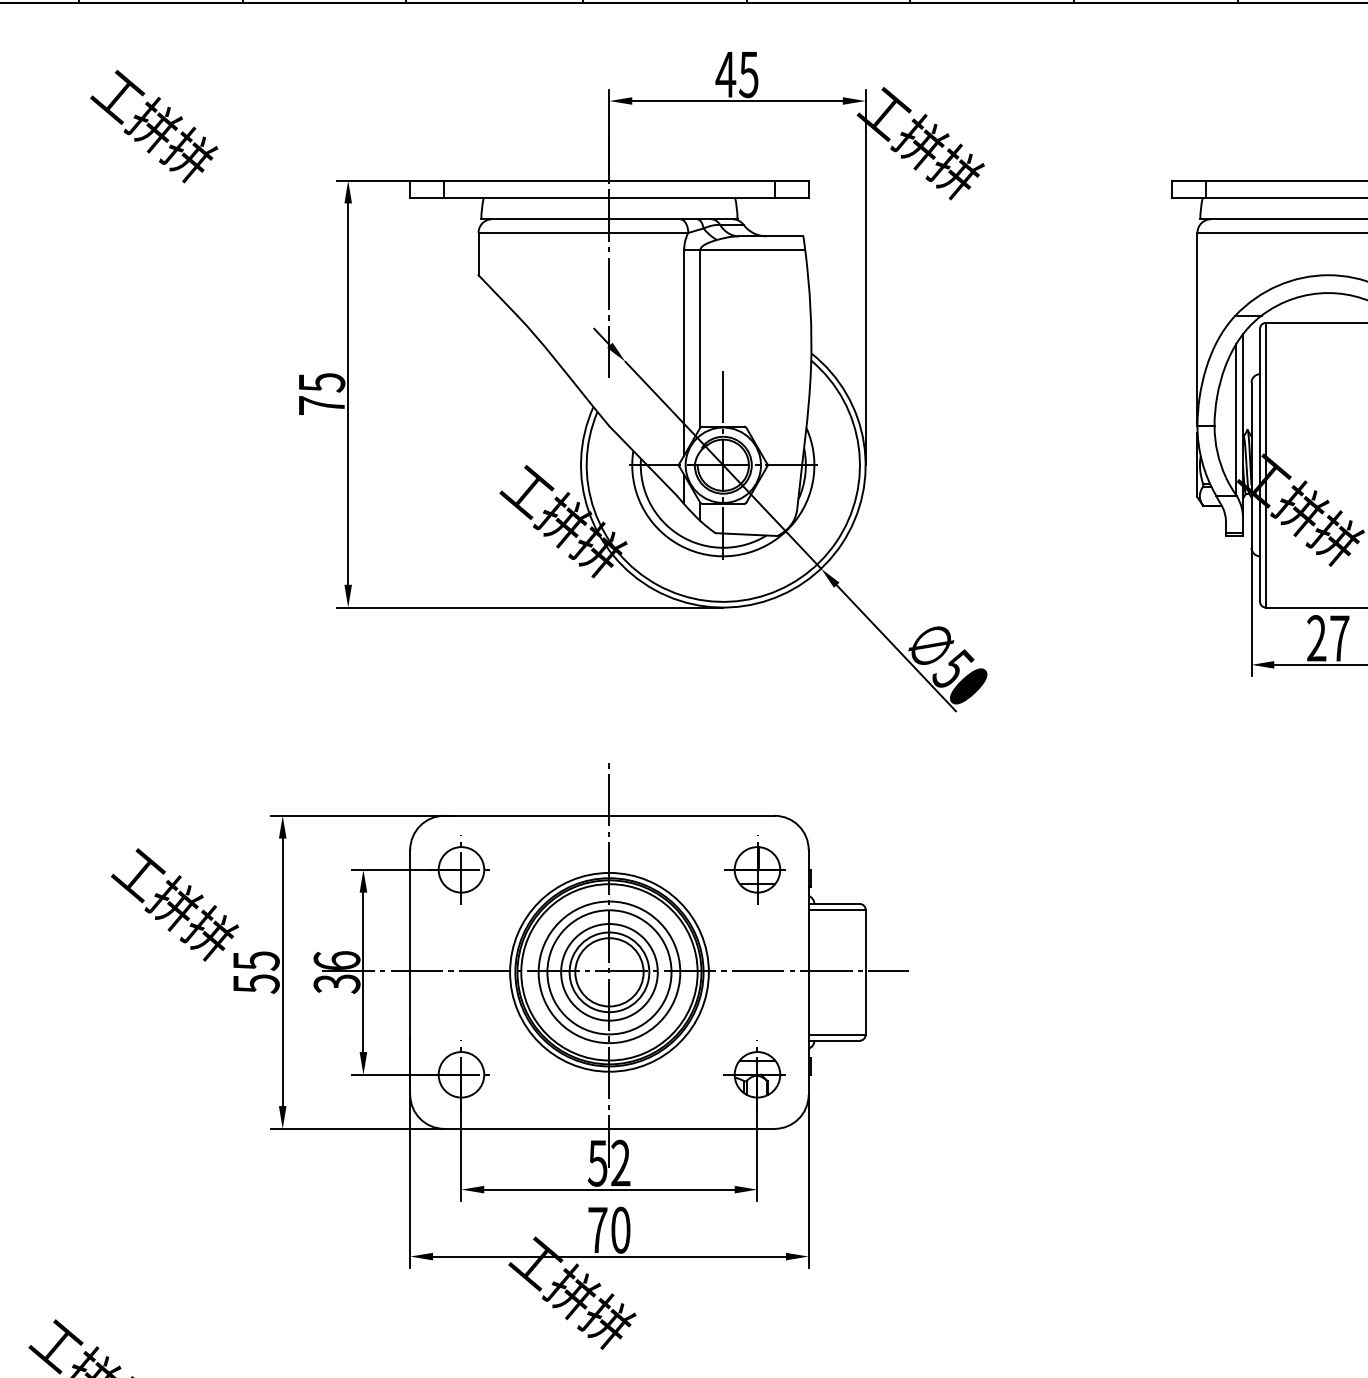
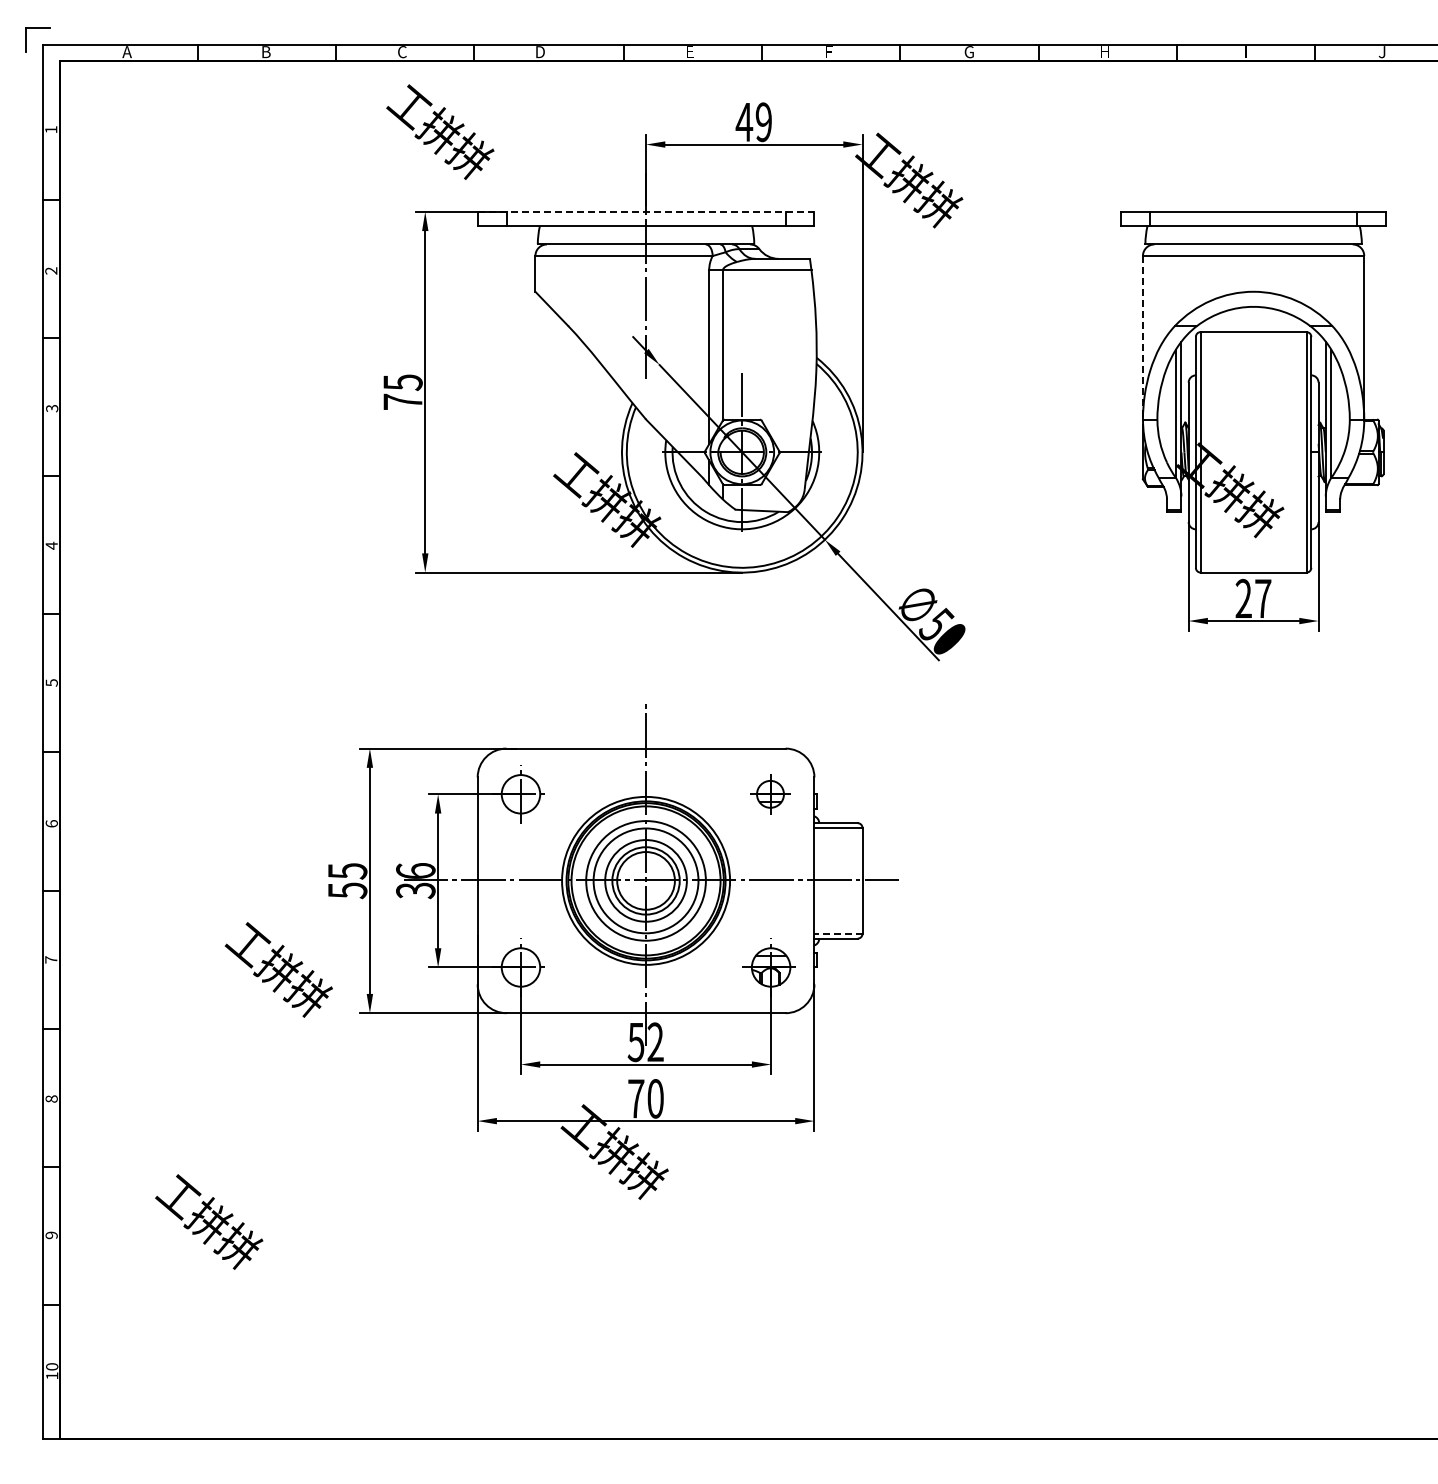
text: (748, 74) -> (763, 122), 45 -> 49
text: (154, 125) -> (440, 131), moved
line: (609, 180) -> (646, 211), solid -> dashed
line: (1196, 329) -> (1142, 337), solid -> dashed
part: (754, 870) -> (768, 794), size x0.7
text: (174, 904) -> (278, 969), moved
line: (837, 1034) -> (838, 933), solid -> dashed

